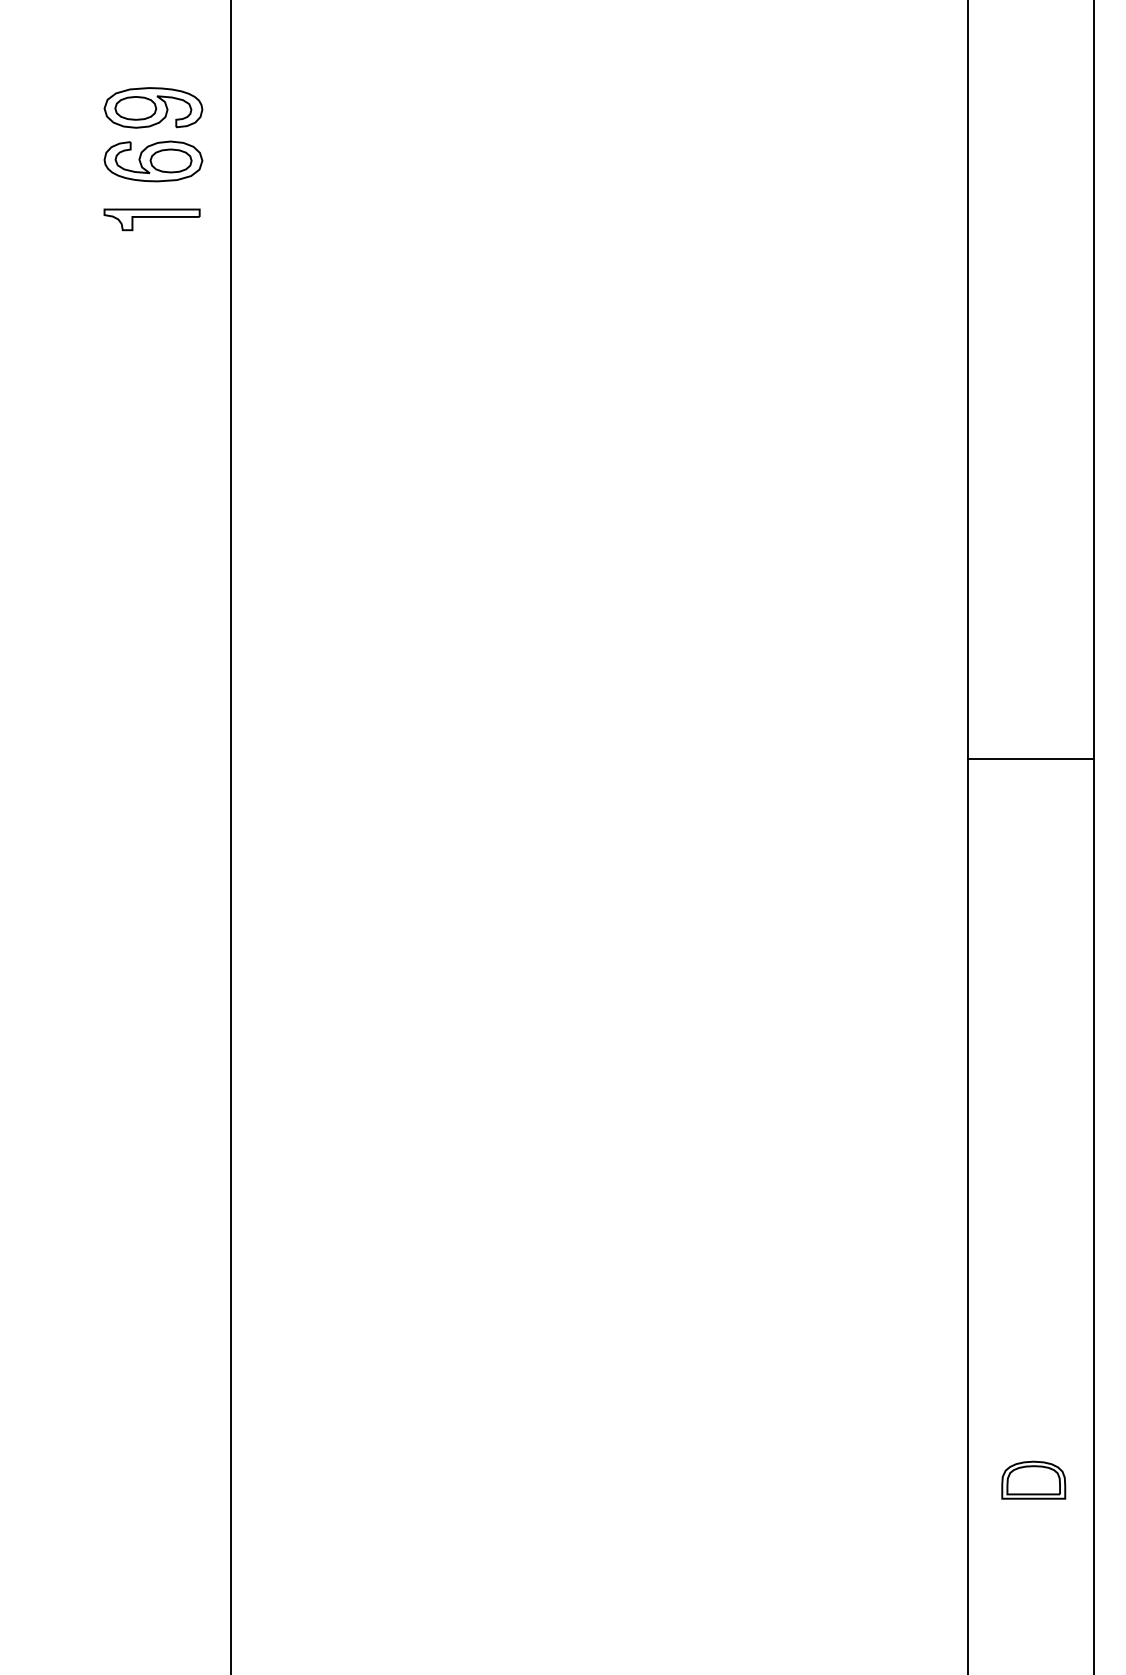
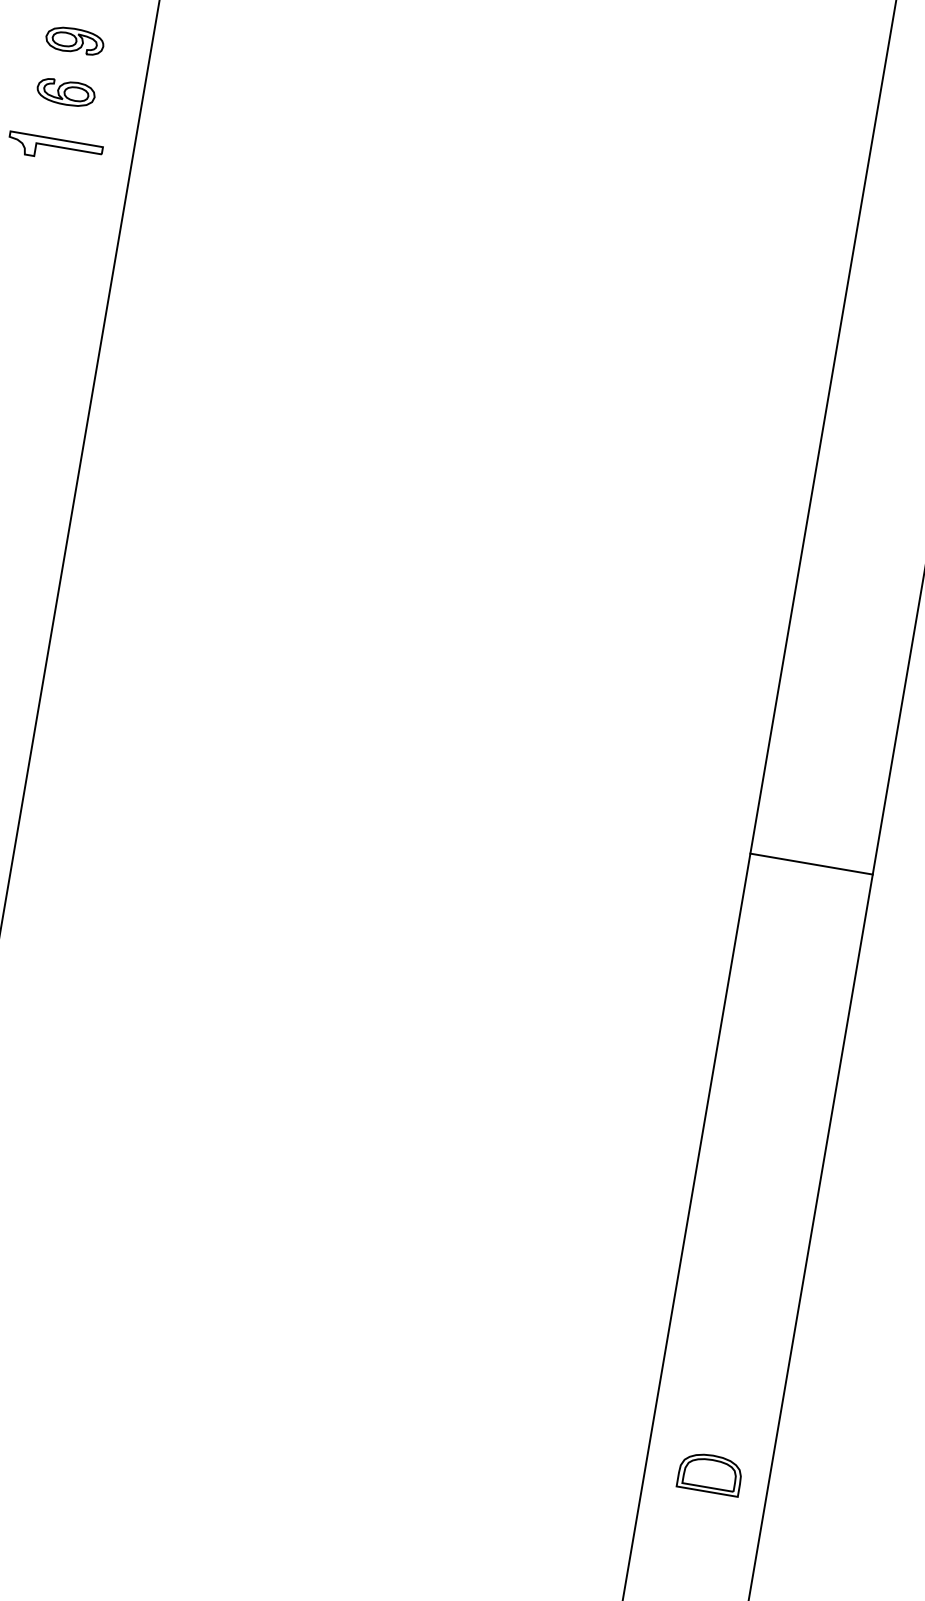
part: (153, 107) -> (75, 40), size x0.6
part: (153, 161) -> (66, 92), size x0.6
line: (1030, 759) -> (811, 864), moved
part: (1033, 1479) -> (710, 1472), moved

